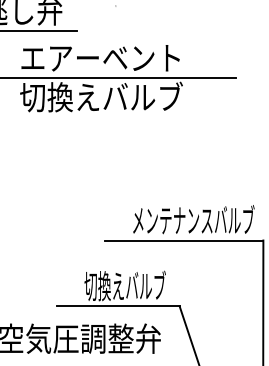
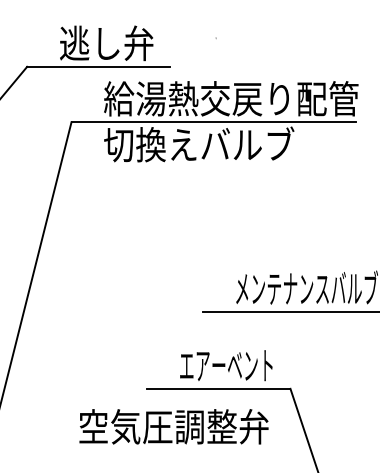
text: (129, 57) -> (231, 98), エアーベント -> 給湯熱交戻り配管
text: (124, 285) -> (226, 364), 切換えバルブ -> エアーベント

